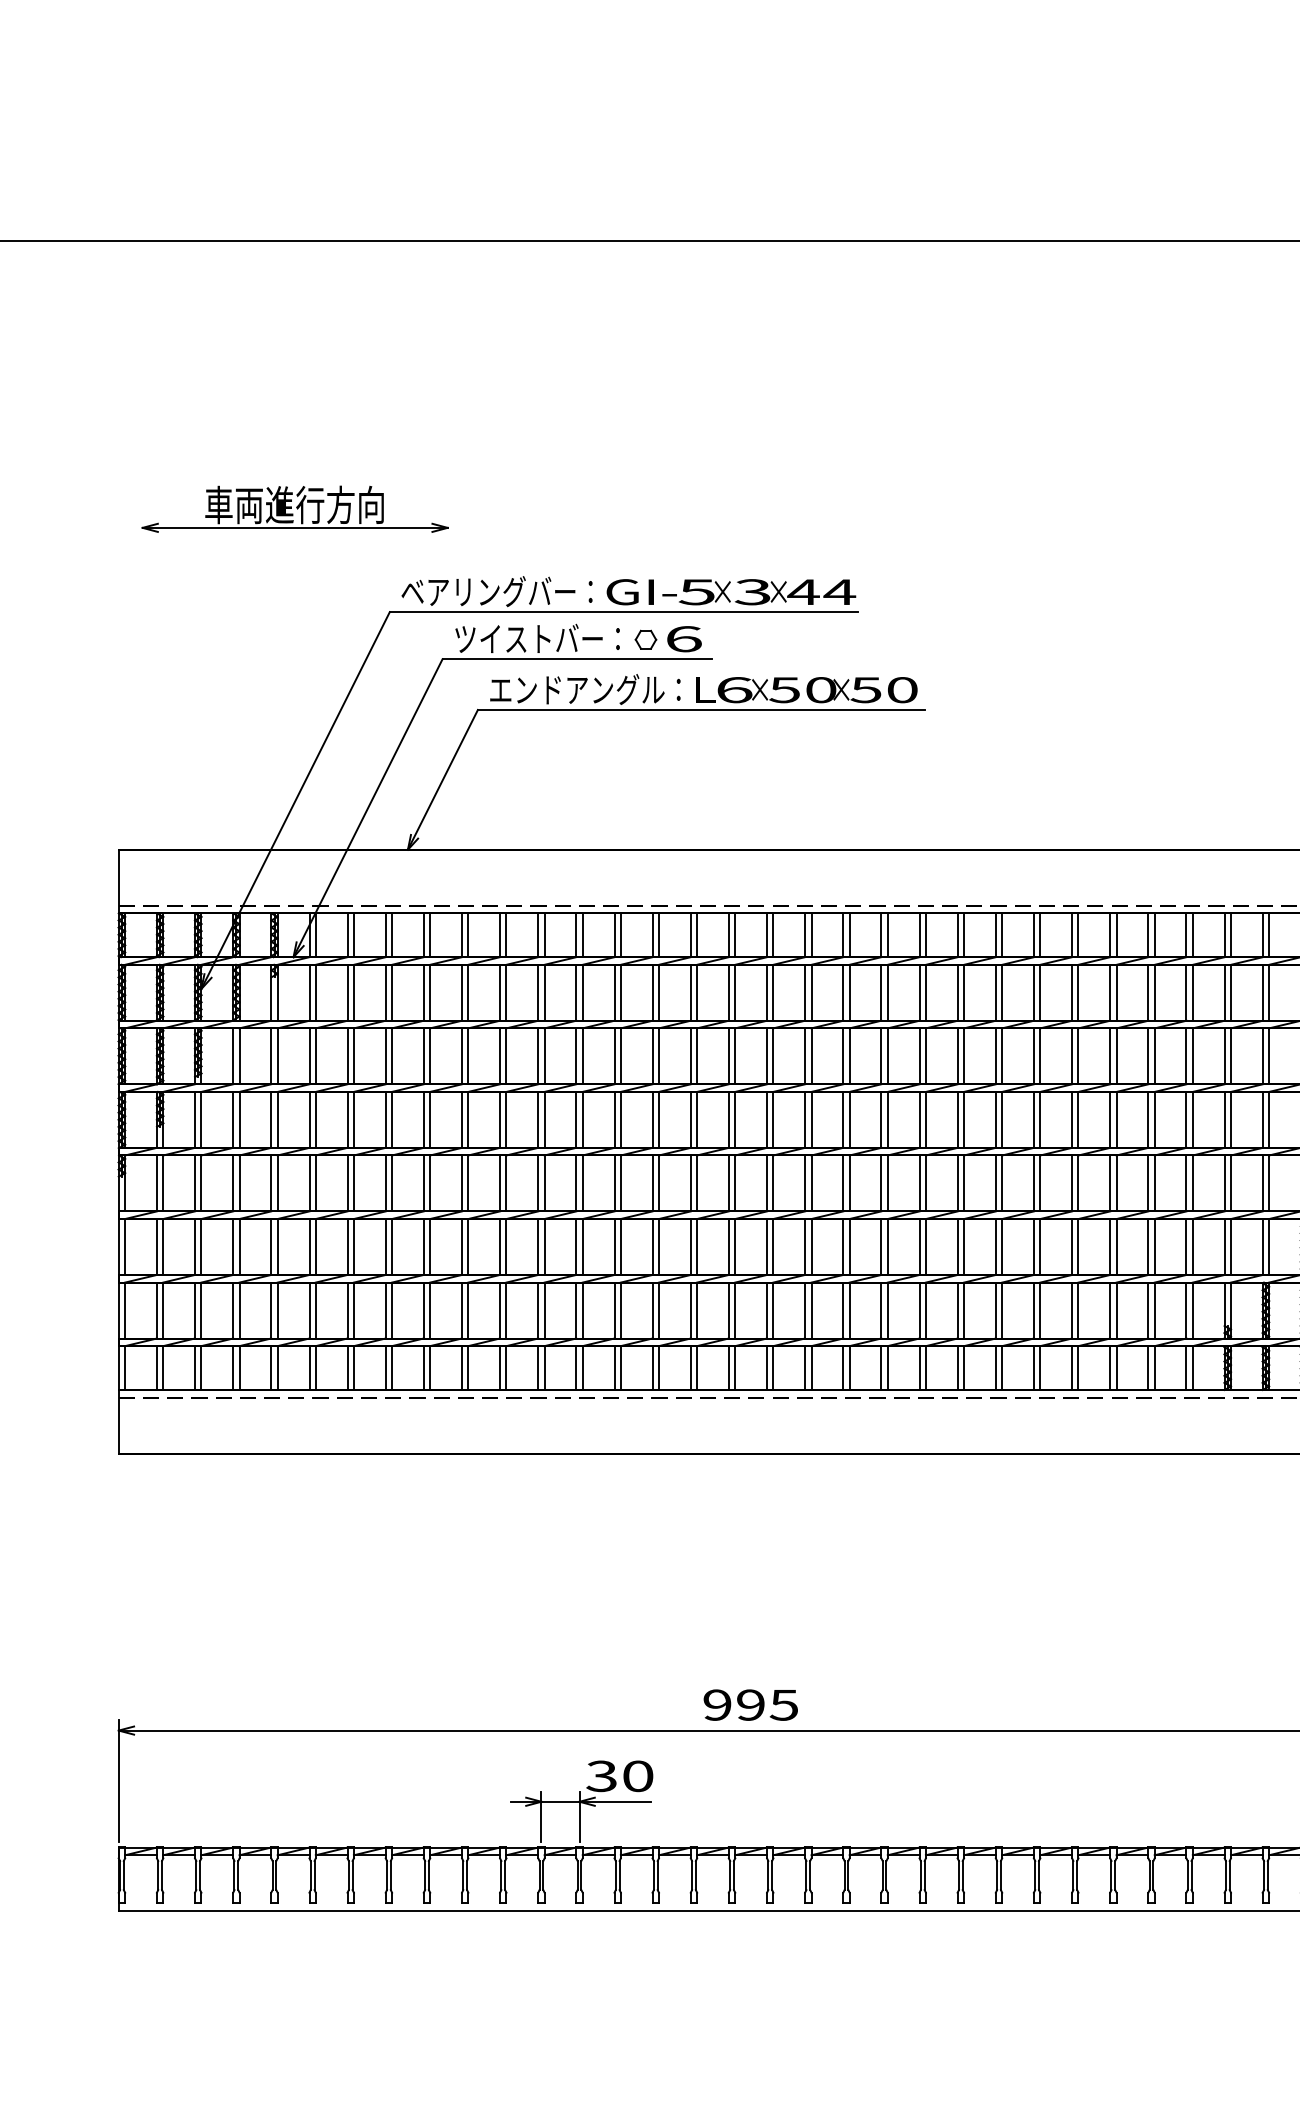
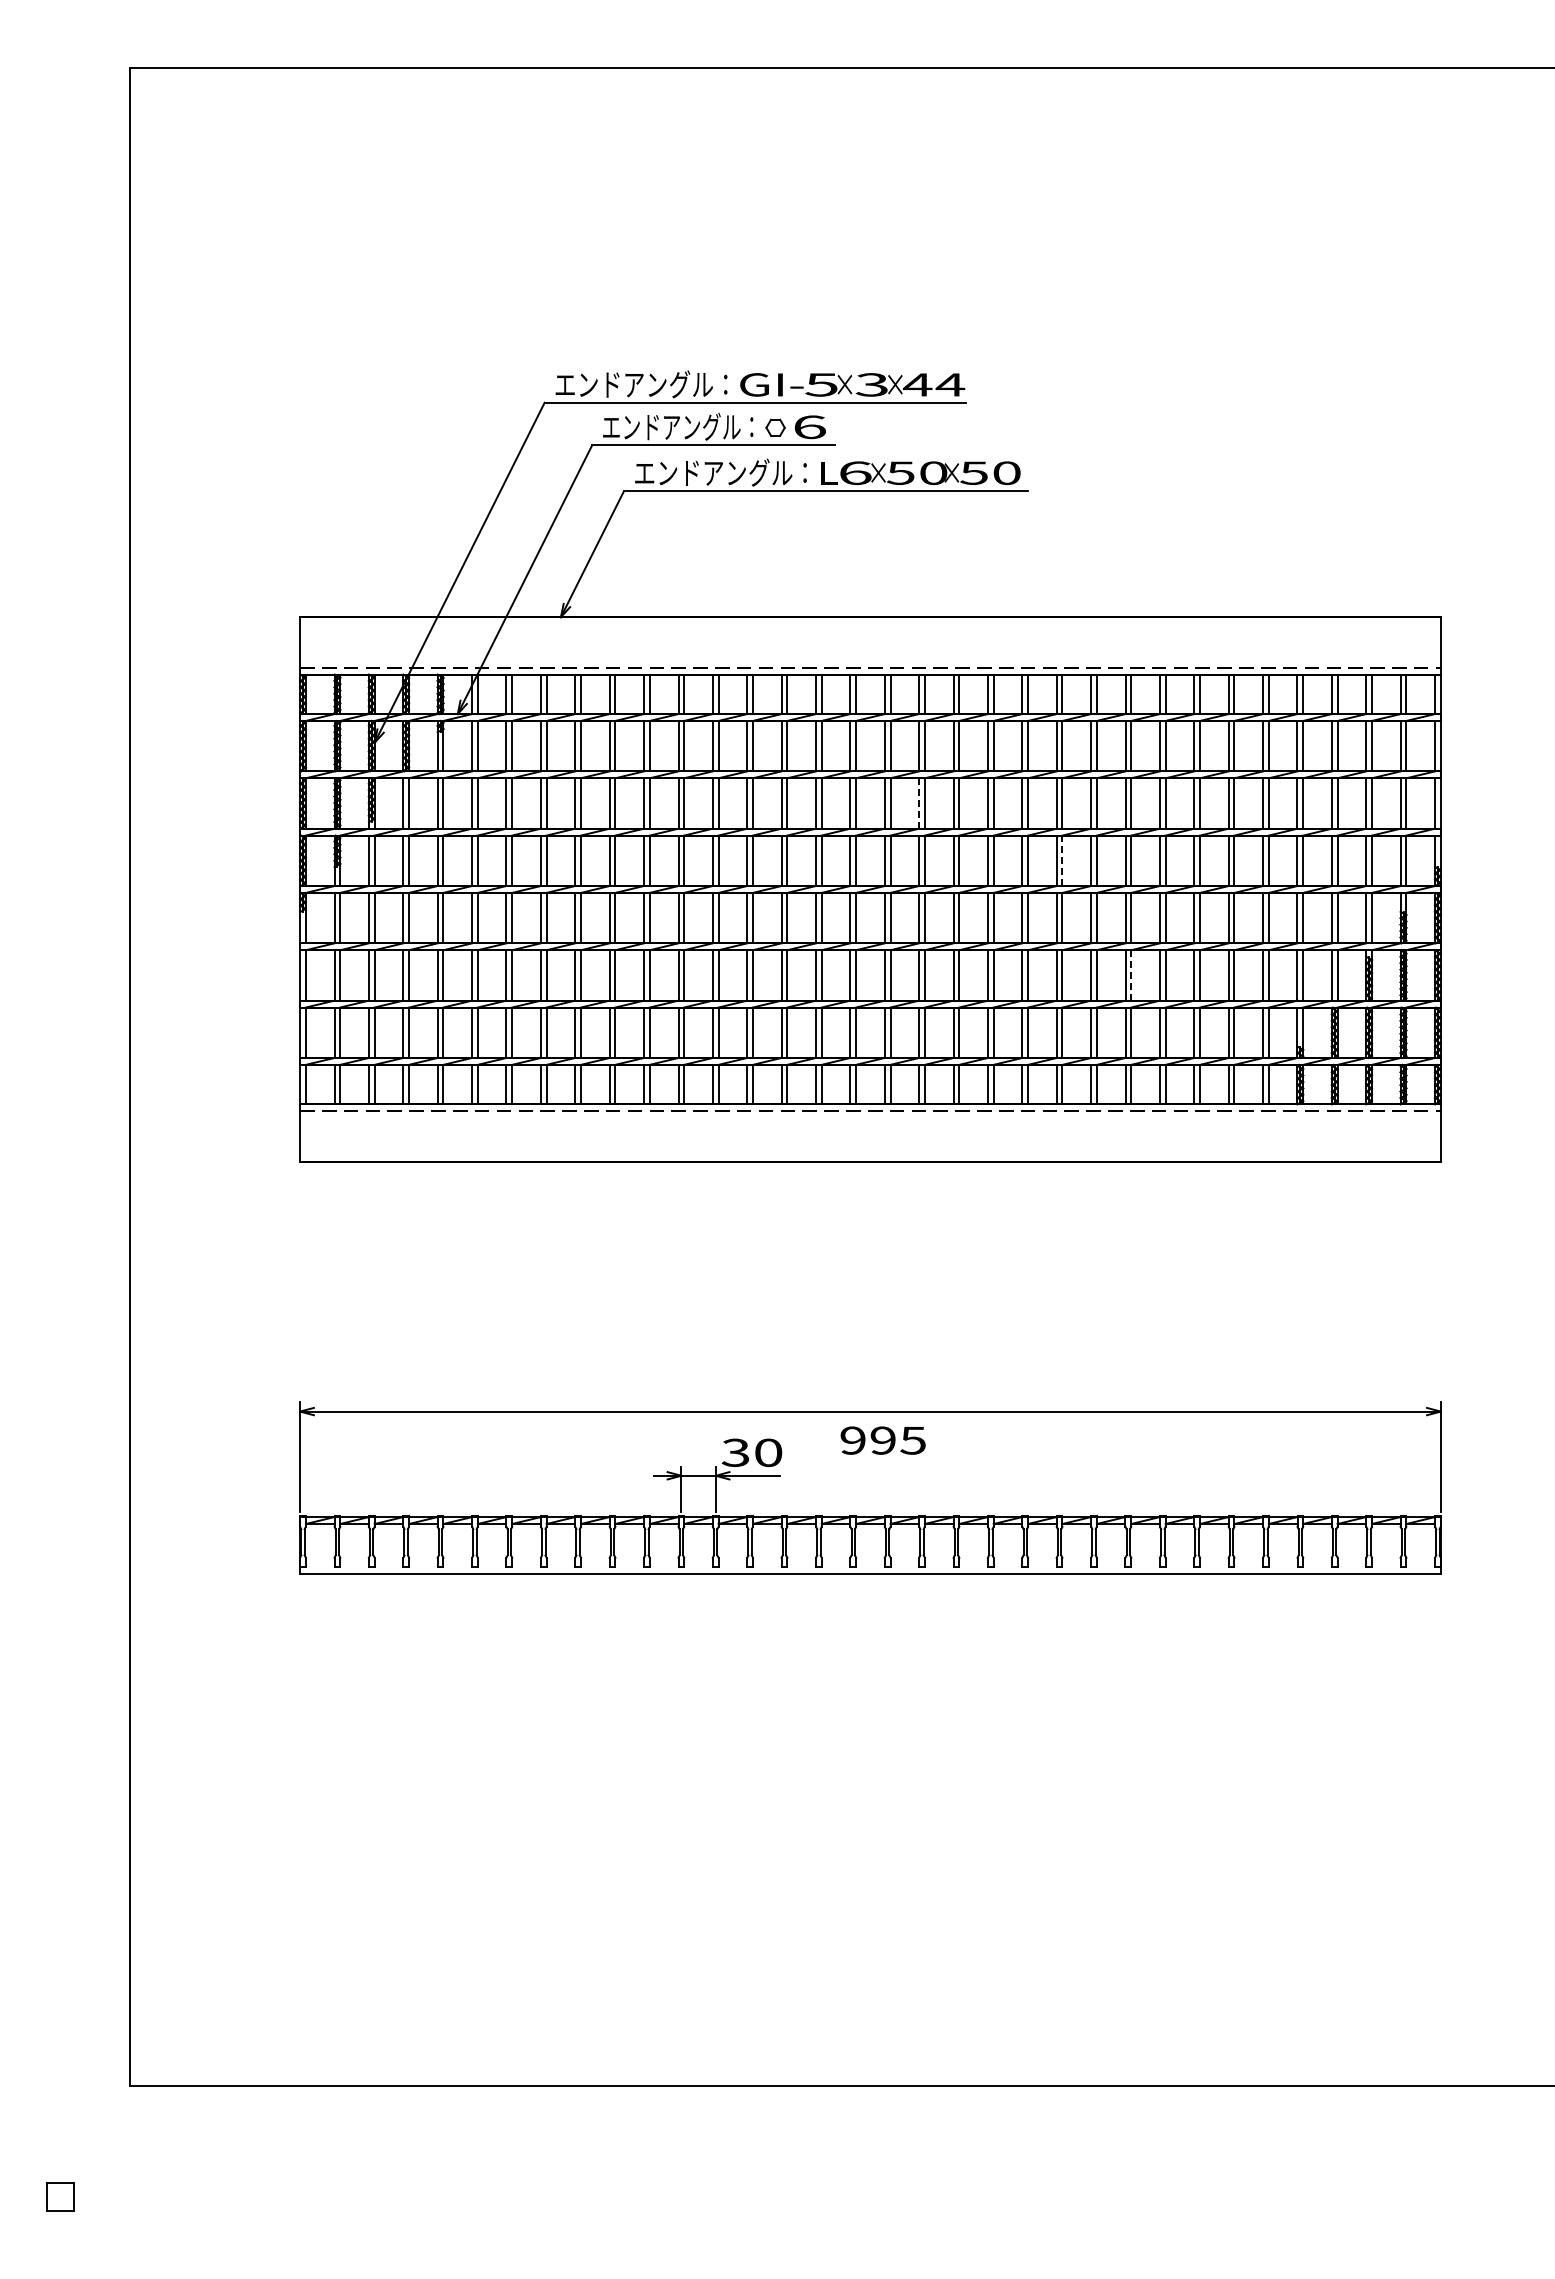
part: (294, 508) -> (458, 309), removed
text: (488, 591) -> (633, 384), ベアリングバー： -> エンドアングル：
text: (538, 638) -> (678, 426), ツイストバー： -> エンドアングル：
line: (805, 1055) -> (919, 802), solid -> dashed
line: (964, 1119) -> (1062, 860), solid -> dashed
line: (1040, 1245) -> (1131, 974), solid -> dashed
text: (750, 1704) -> (882, 1440), moved

